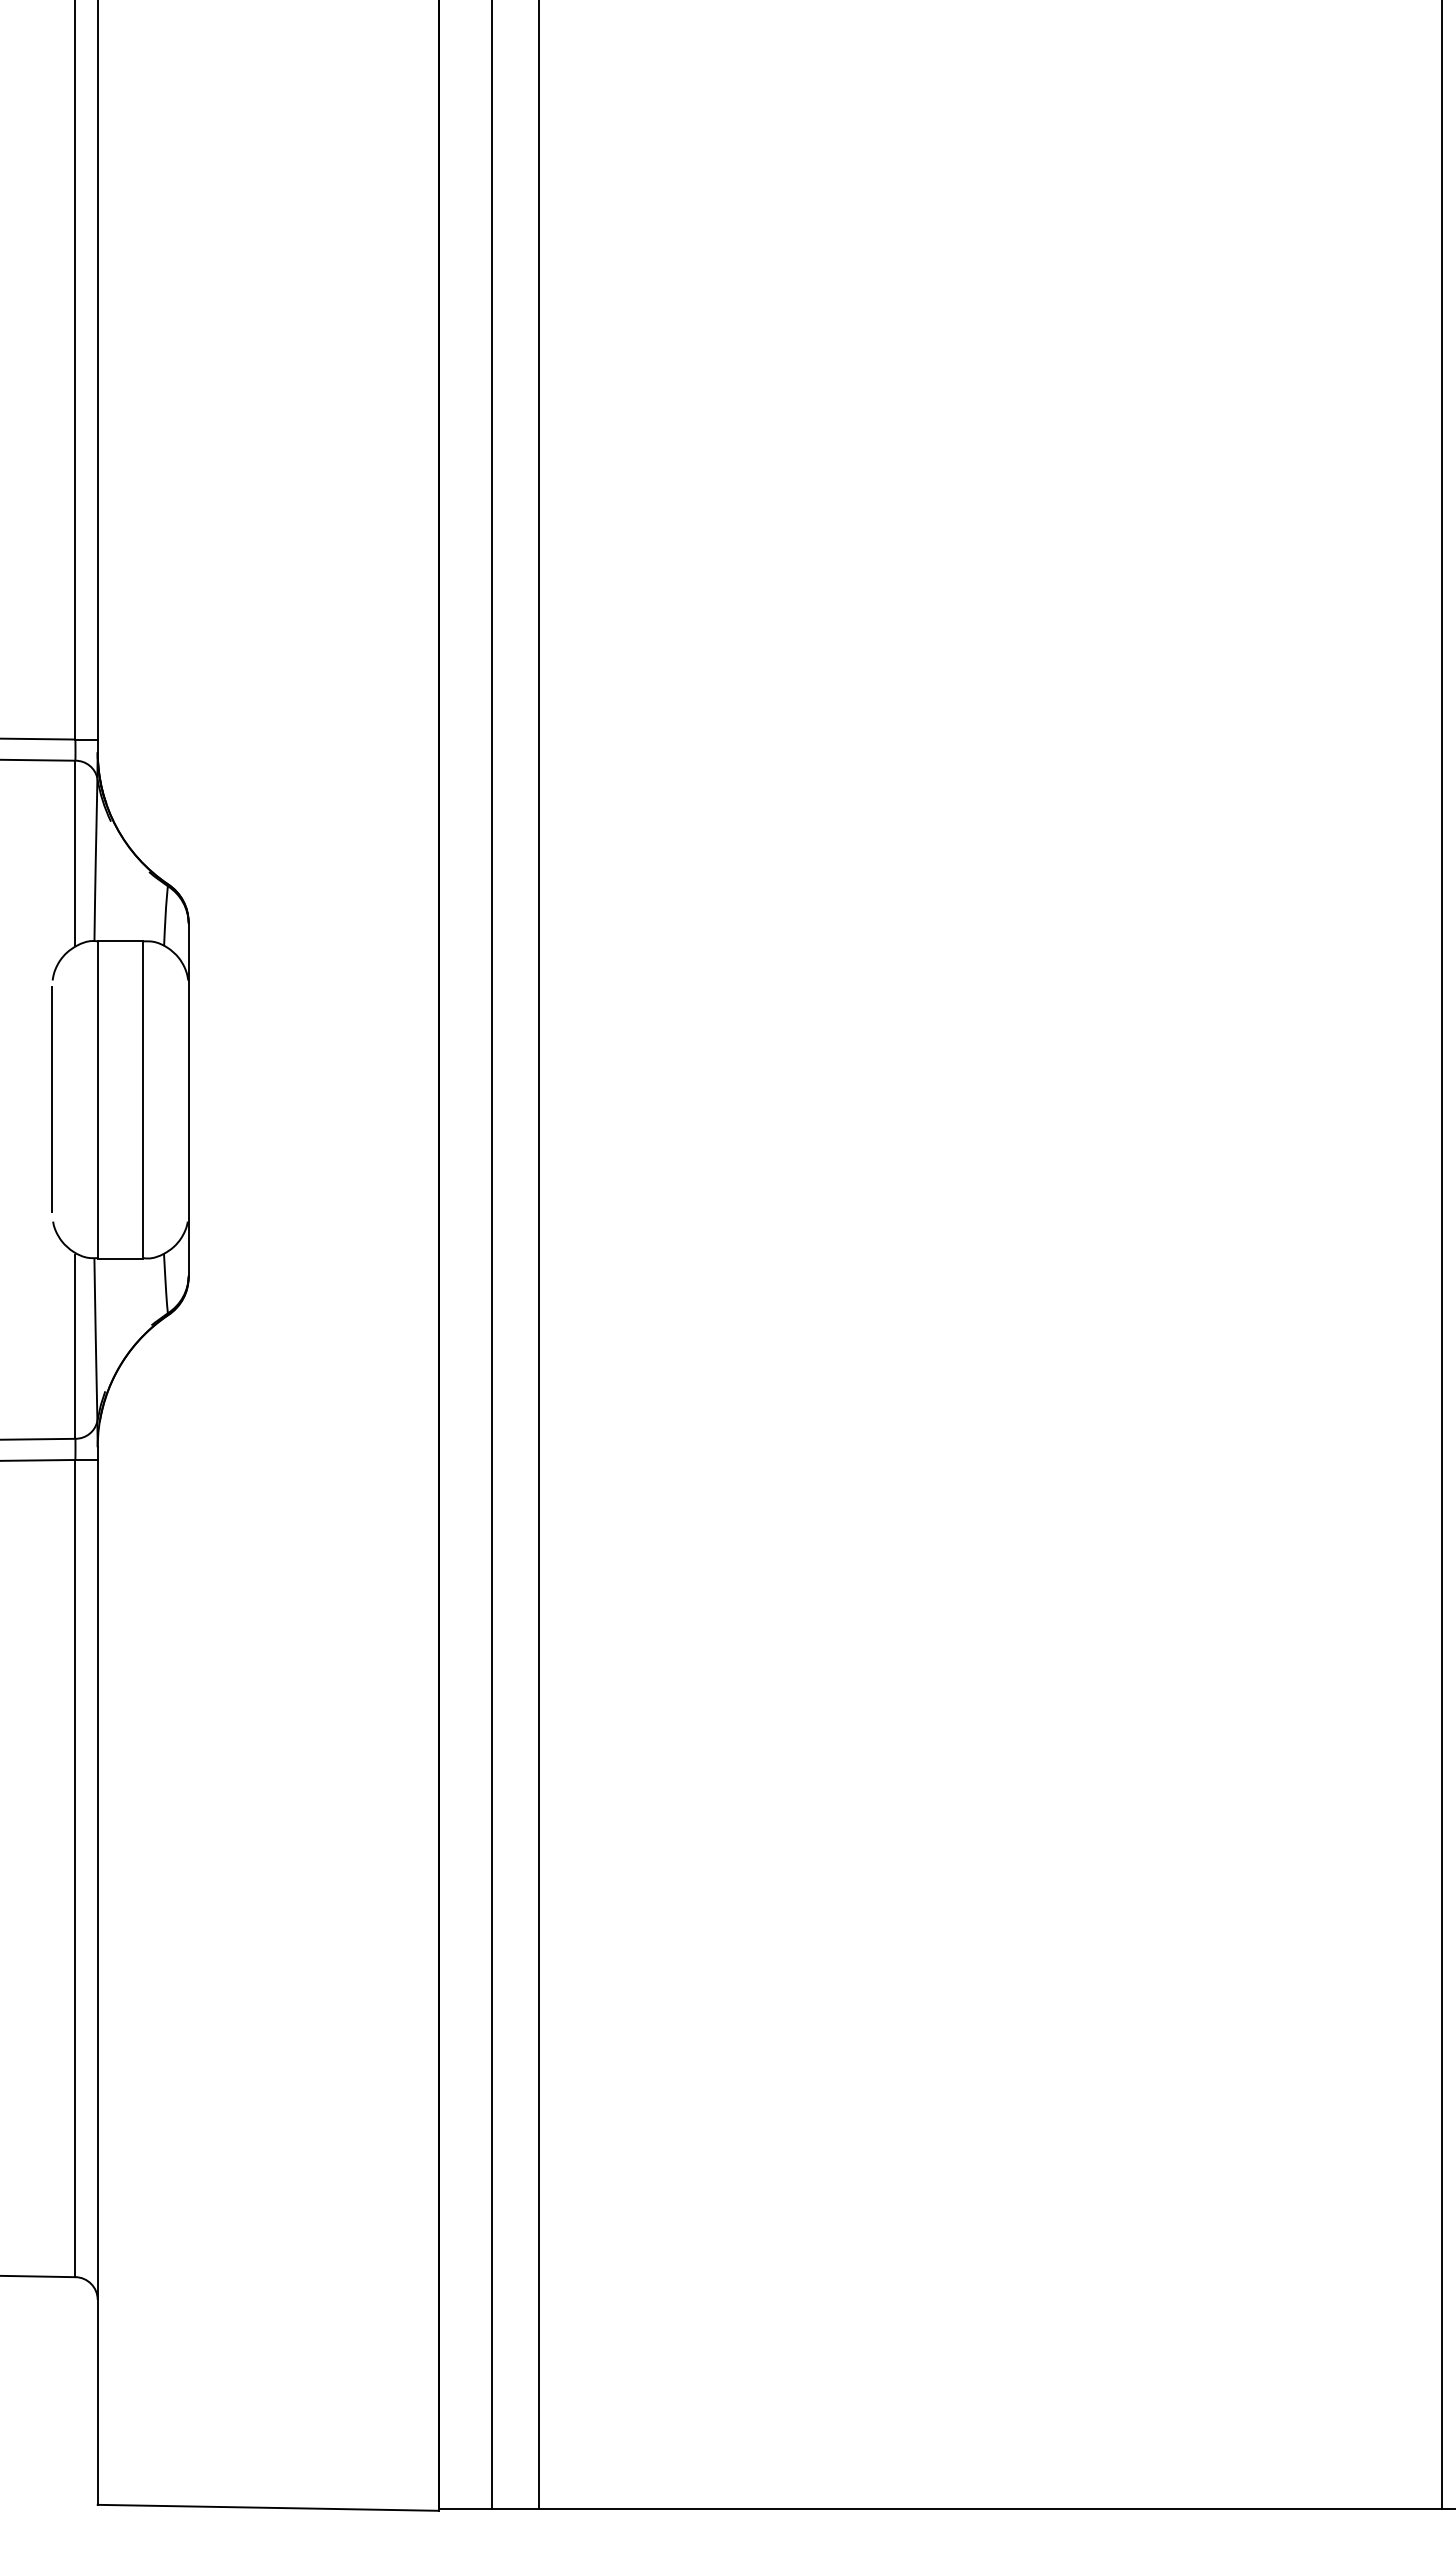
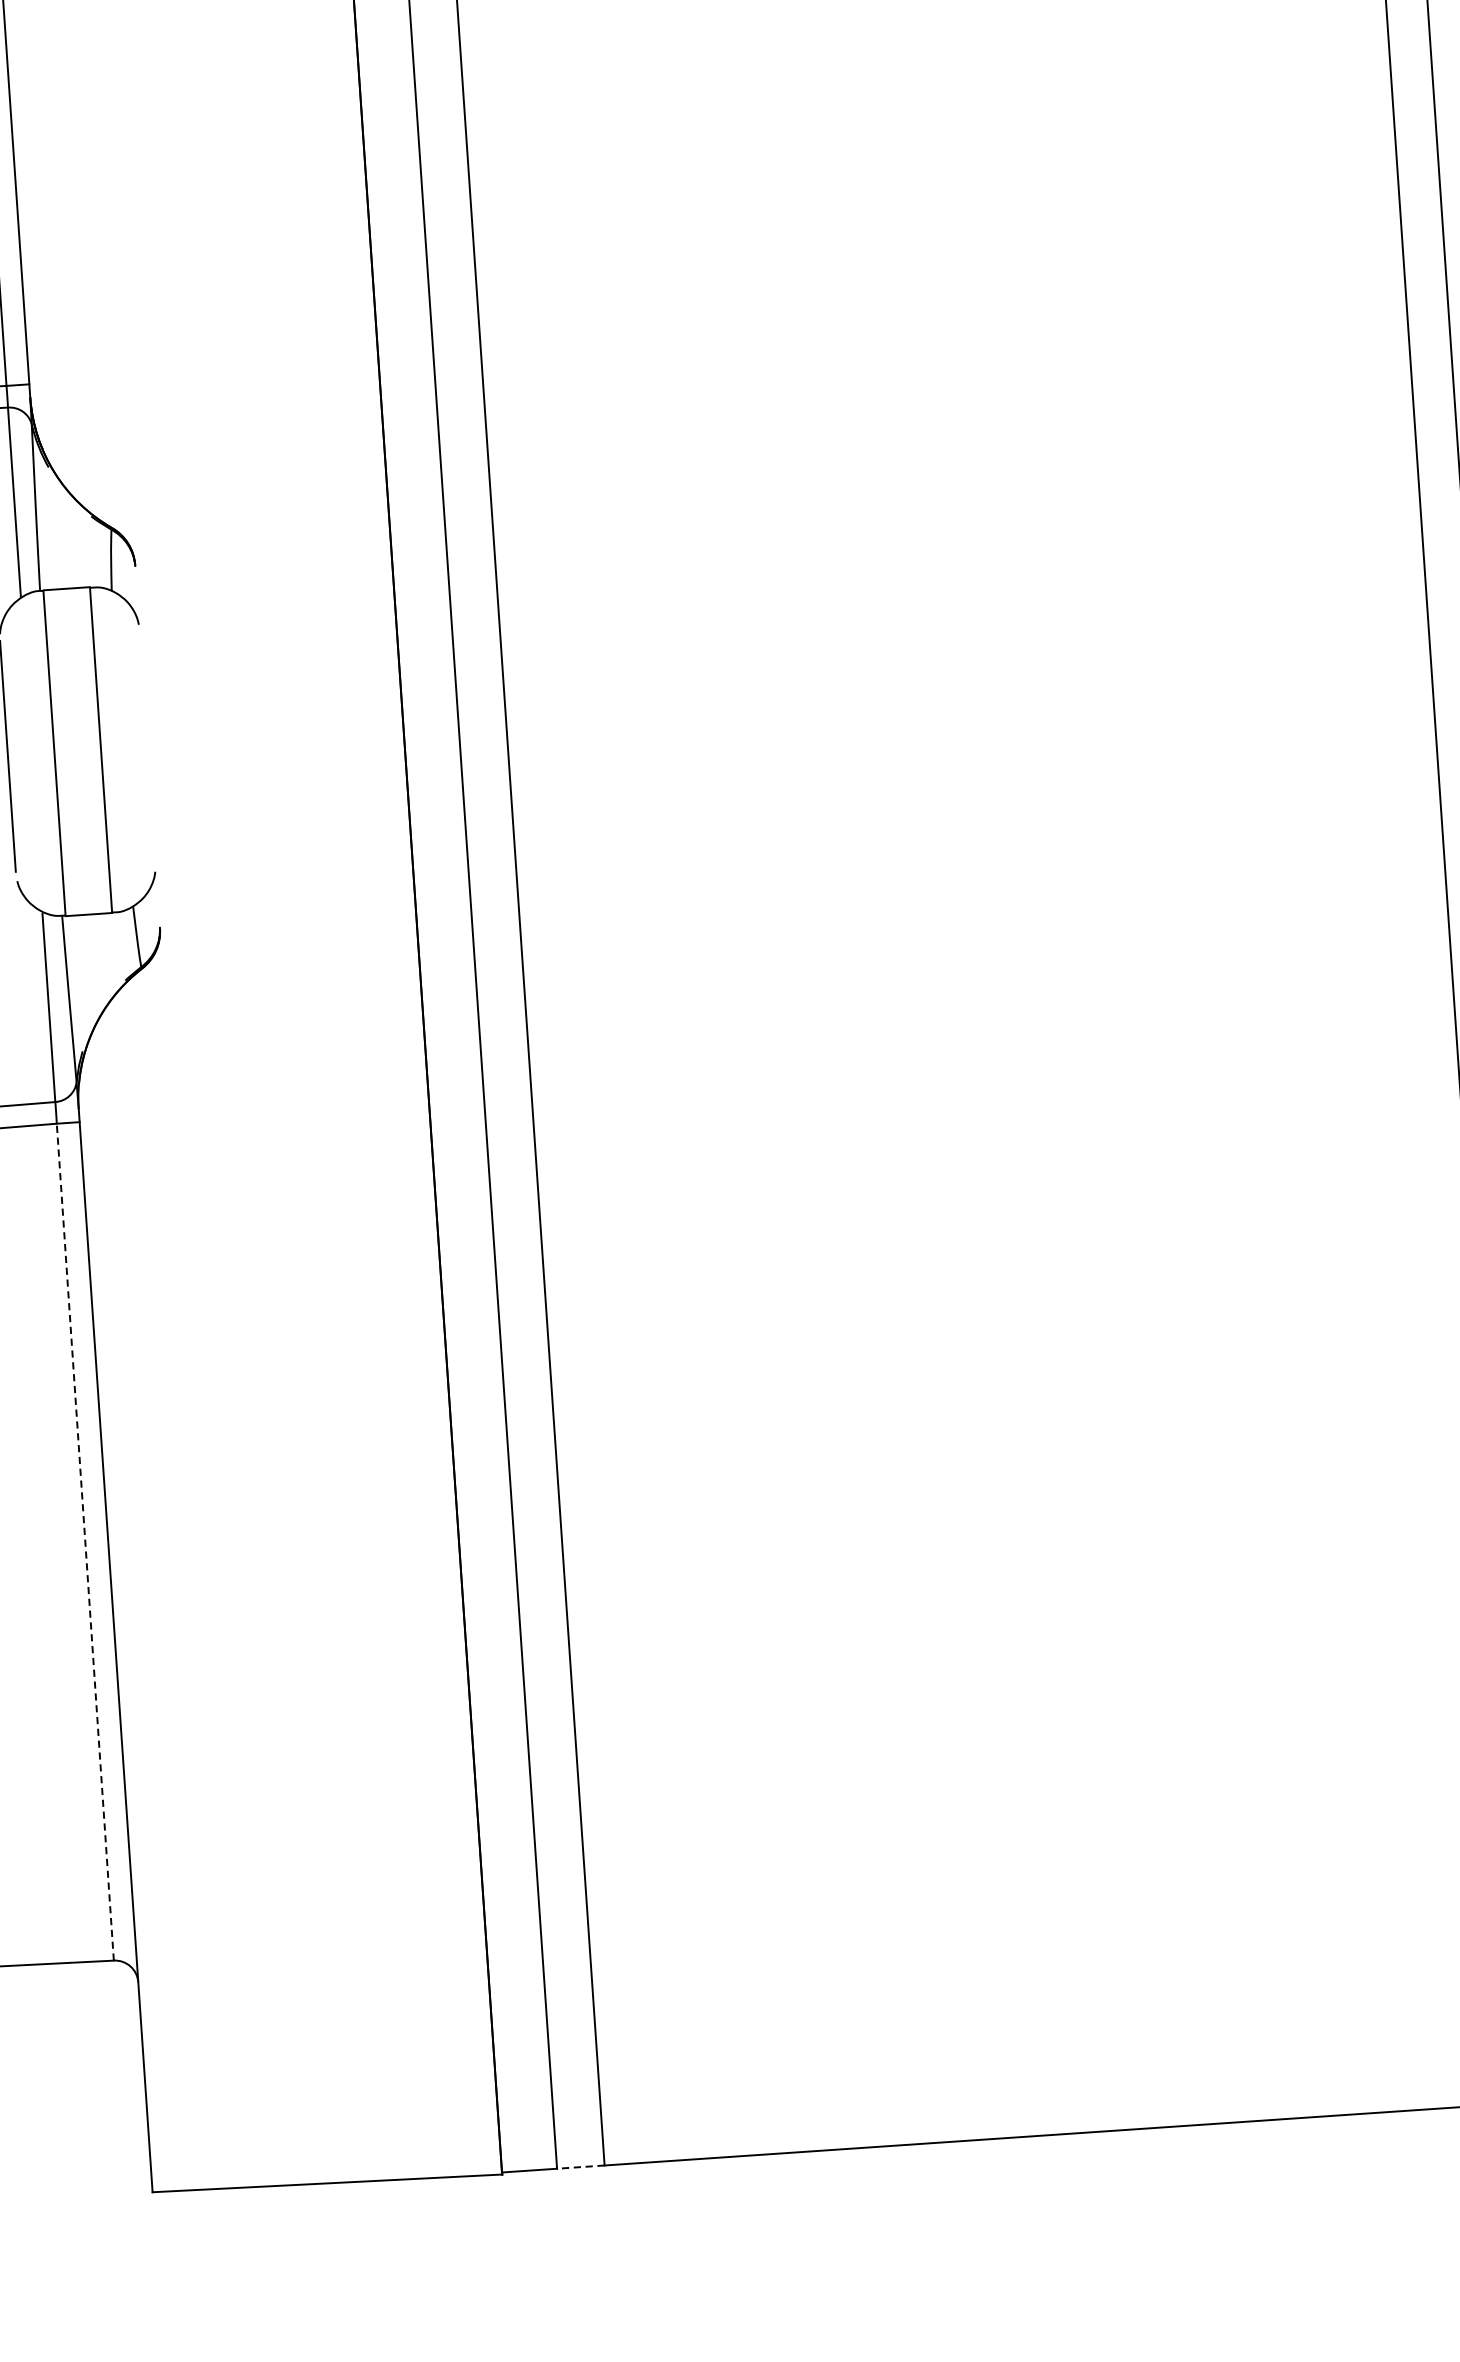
line: (188, 1099) -> (147, 746), removed
line: (75, 1868) -> (85, 1542), solid -> dashed
line: (515, 2508) -> (580, 2166), solid -> dashed

